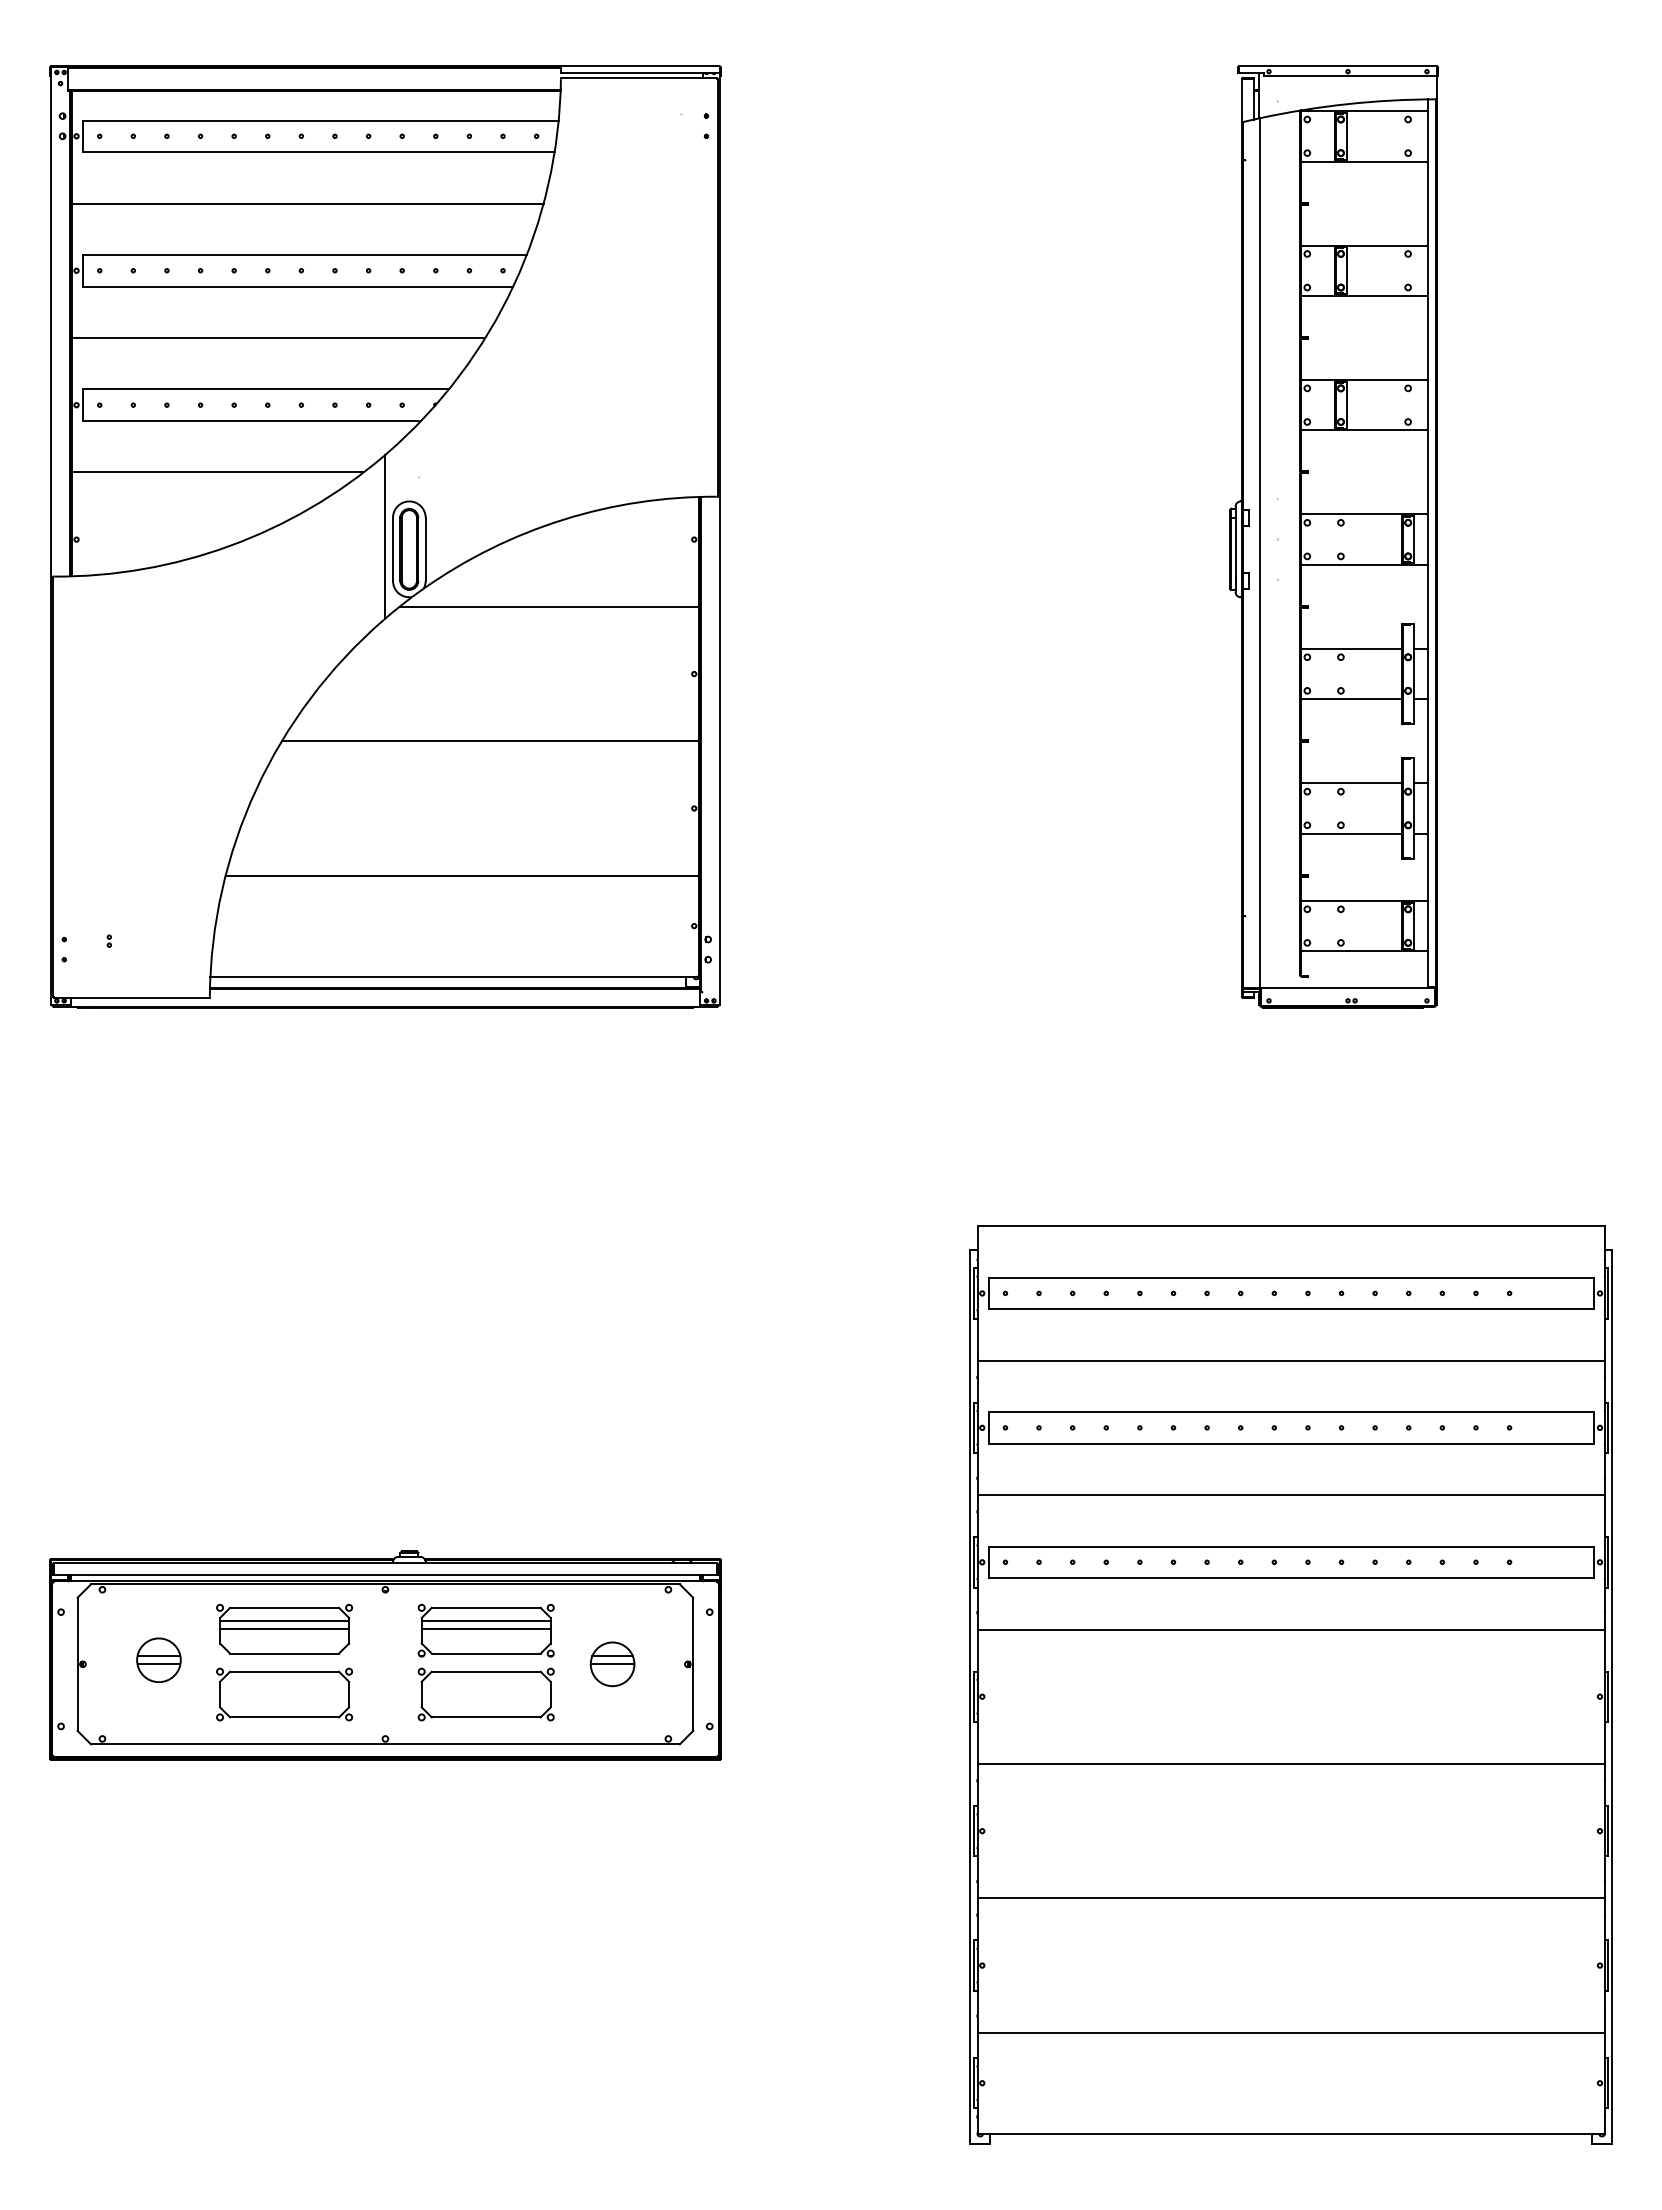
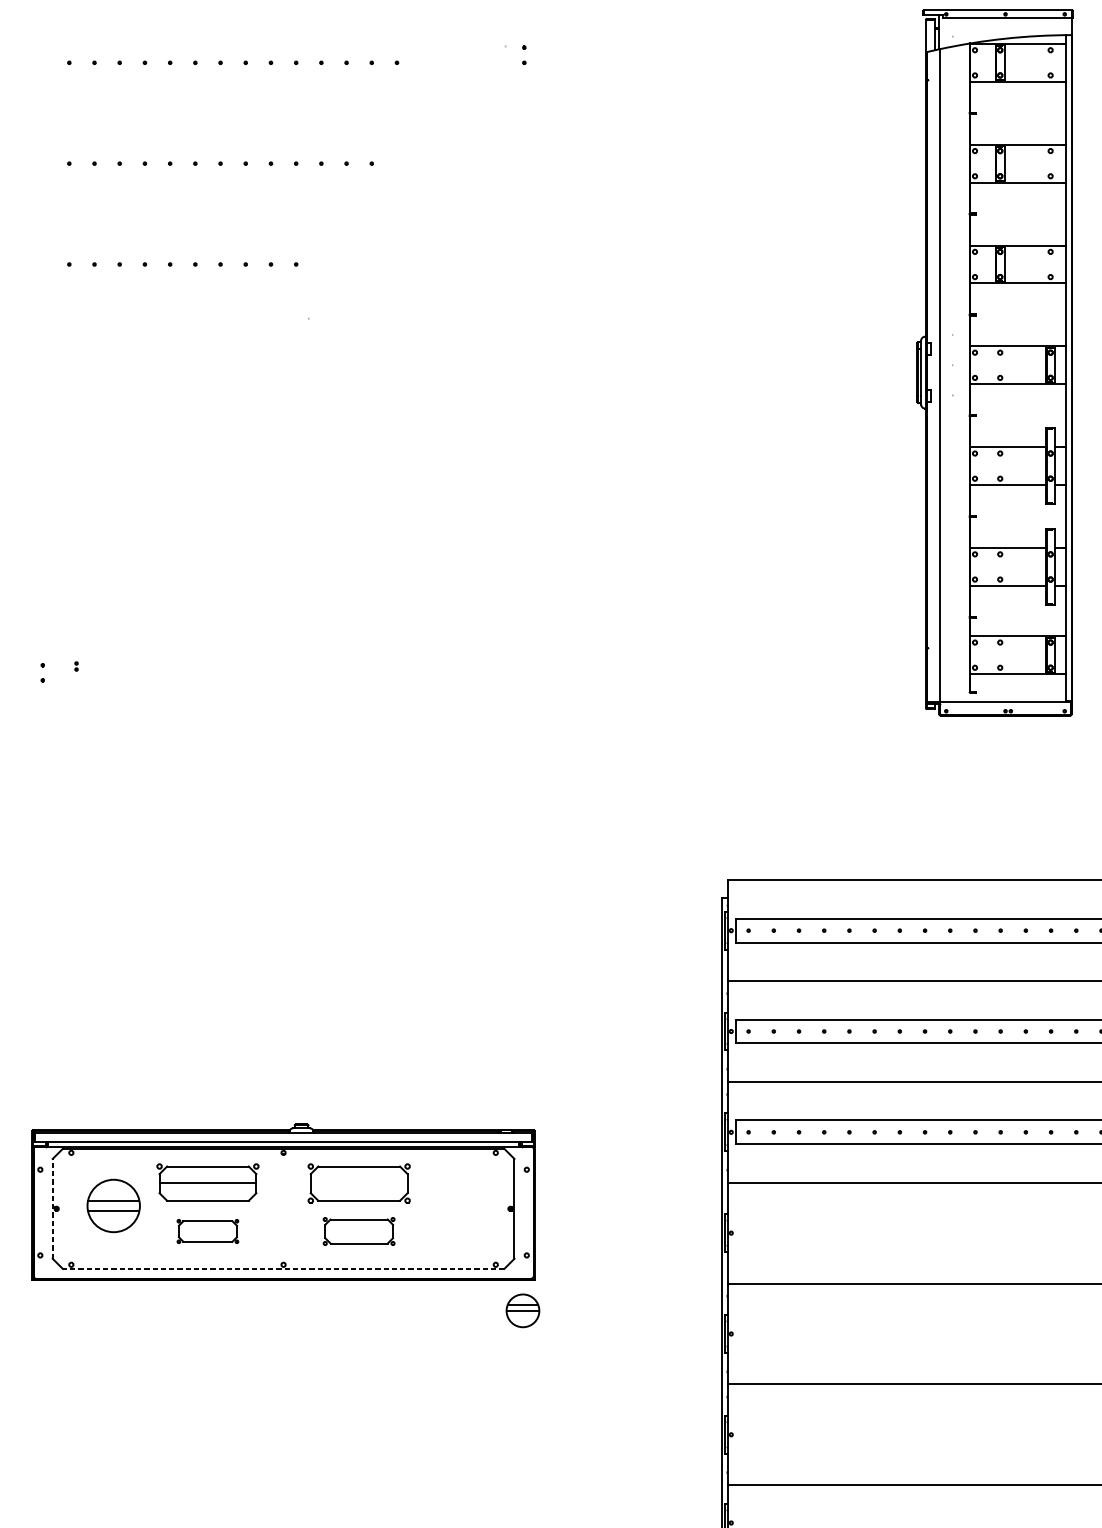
part: (385, 536) -> (283, 362), removed
line: (284, 1621) -> (207, 1176), removed
line: (485, 1621) -> (358, 1176), removed
line: (485, 1629) -> (358, 1182), removed
part: (158, 1659) -> (113, 1205), size x1.6
line: (77, 1664) -> (52, 1208), solid -> dashed
part: (612, 1664) -> (522, 1310), moved
part: (284, 1694) -> (207, 1231), size x0.6
part: (485, 1694) -> (358, 1231), size x0.7
line: (384, 1744) -> (282, 1268), solid -> dashed

